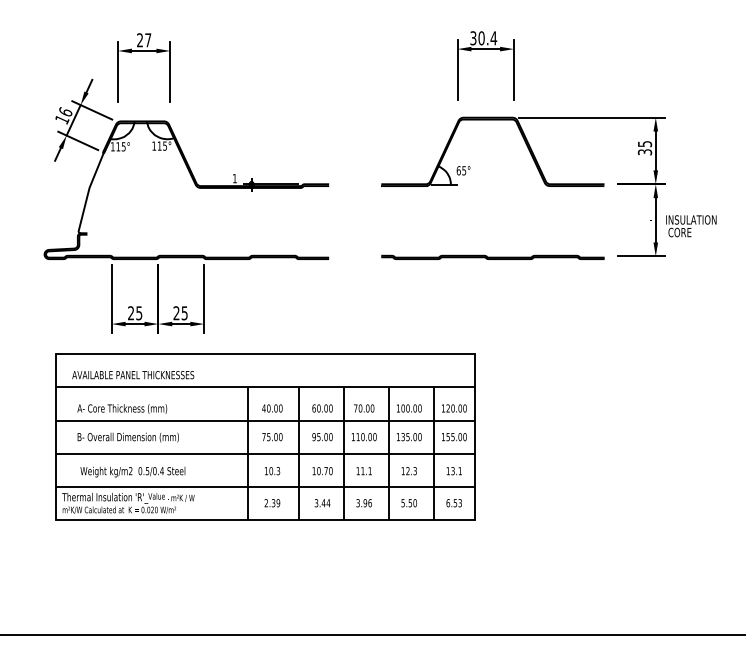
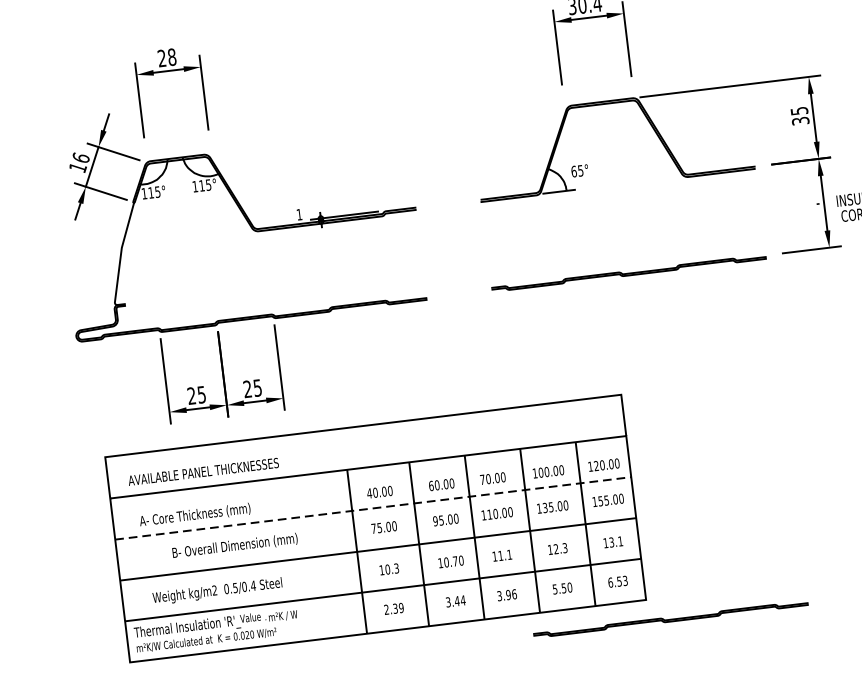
text: (148, 40) -> (172, 57), 27 -> 28
line: (265, 420) -> (373, 508), solid -> dashed
text: (127, 437) -> (234, 546), moved
part: (492, 537) -> (670, 618), added

